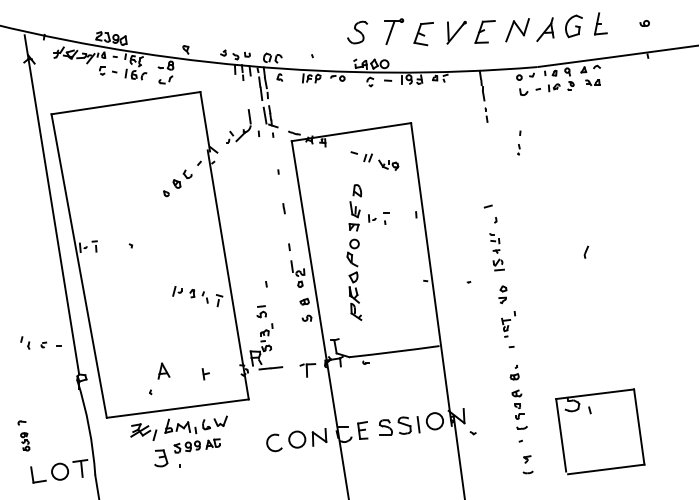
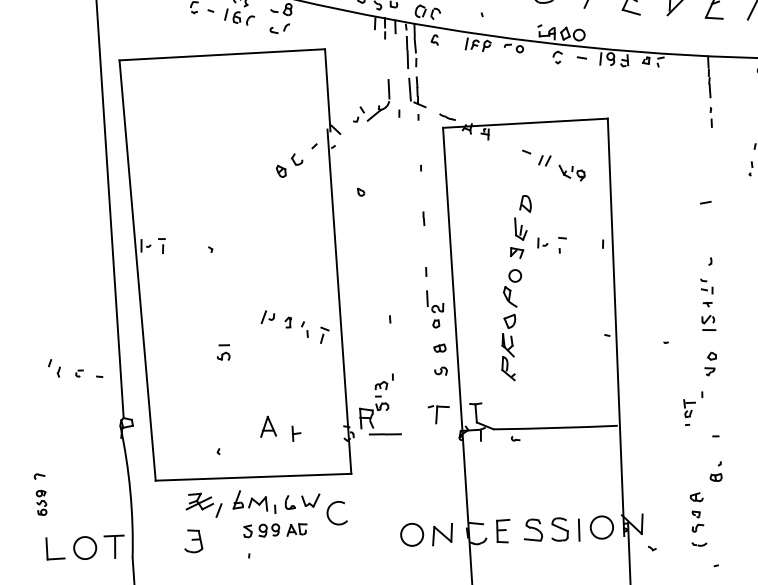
part: (166, 193) -> (361, 191), moved
line: (487, 206) -> (704, 202), moved
part: (261, 311) -> (223, 352), moved
part: (508, 324) -> (692, 408), moved
part: (163, 370) -> (268, 426), moved
part: (307, 370) -> (437, 414), moved
part: (519, 409) -> (698, 519), moved
arc: (268, 442) -> (329, 511), moved
part: (161, 458) -> (194, 541), moved

